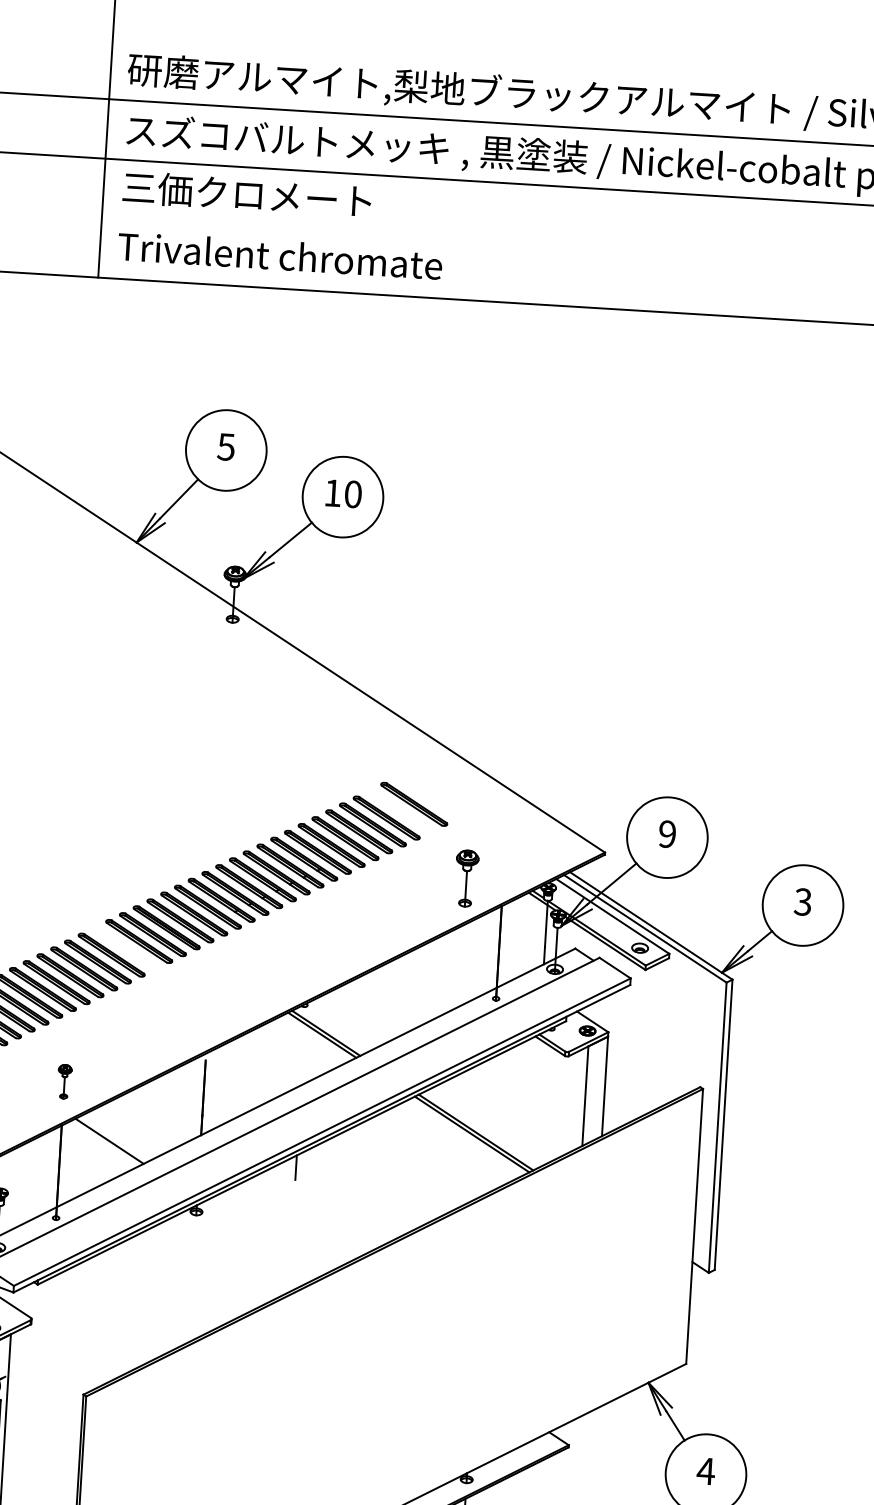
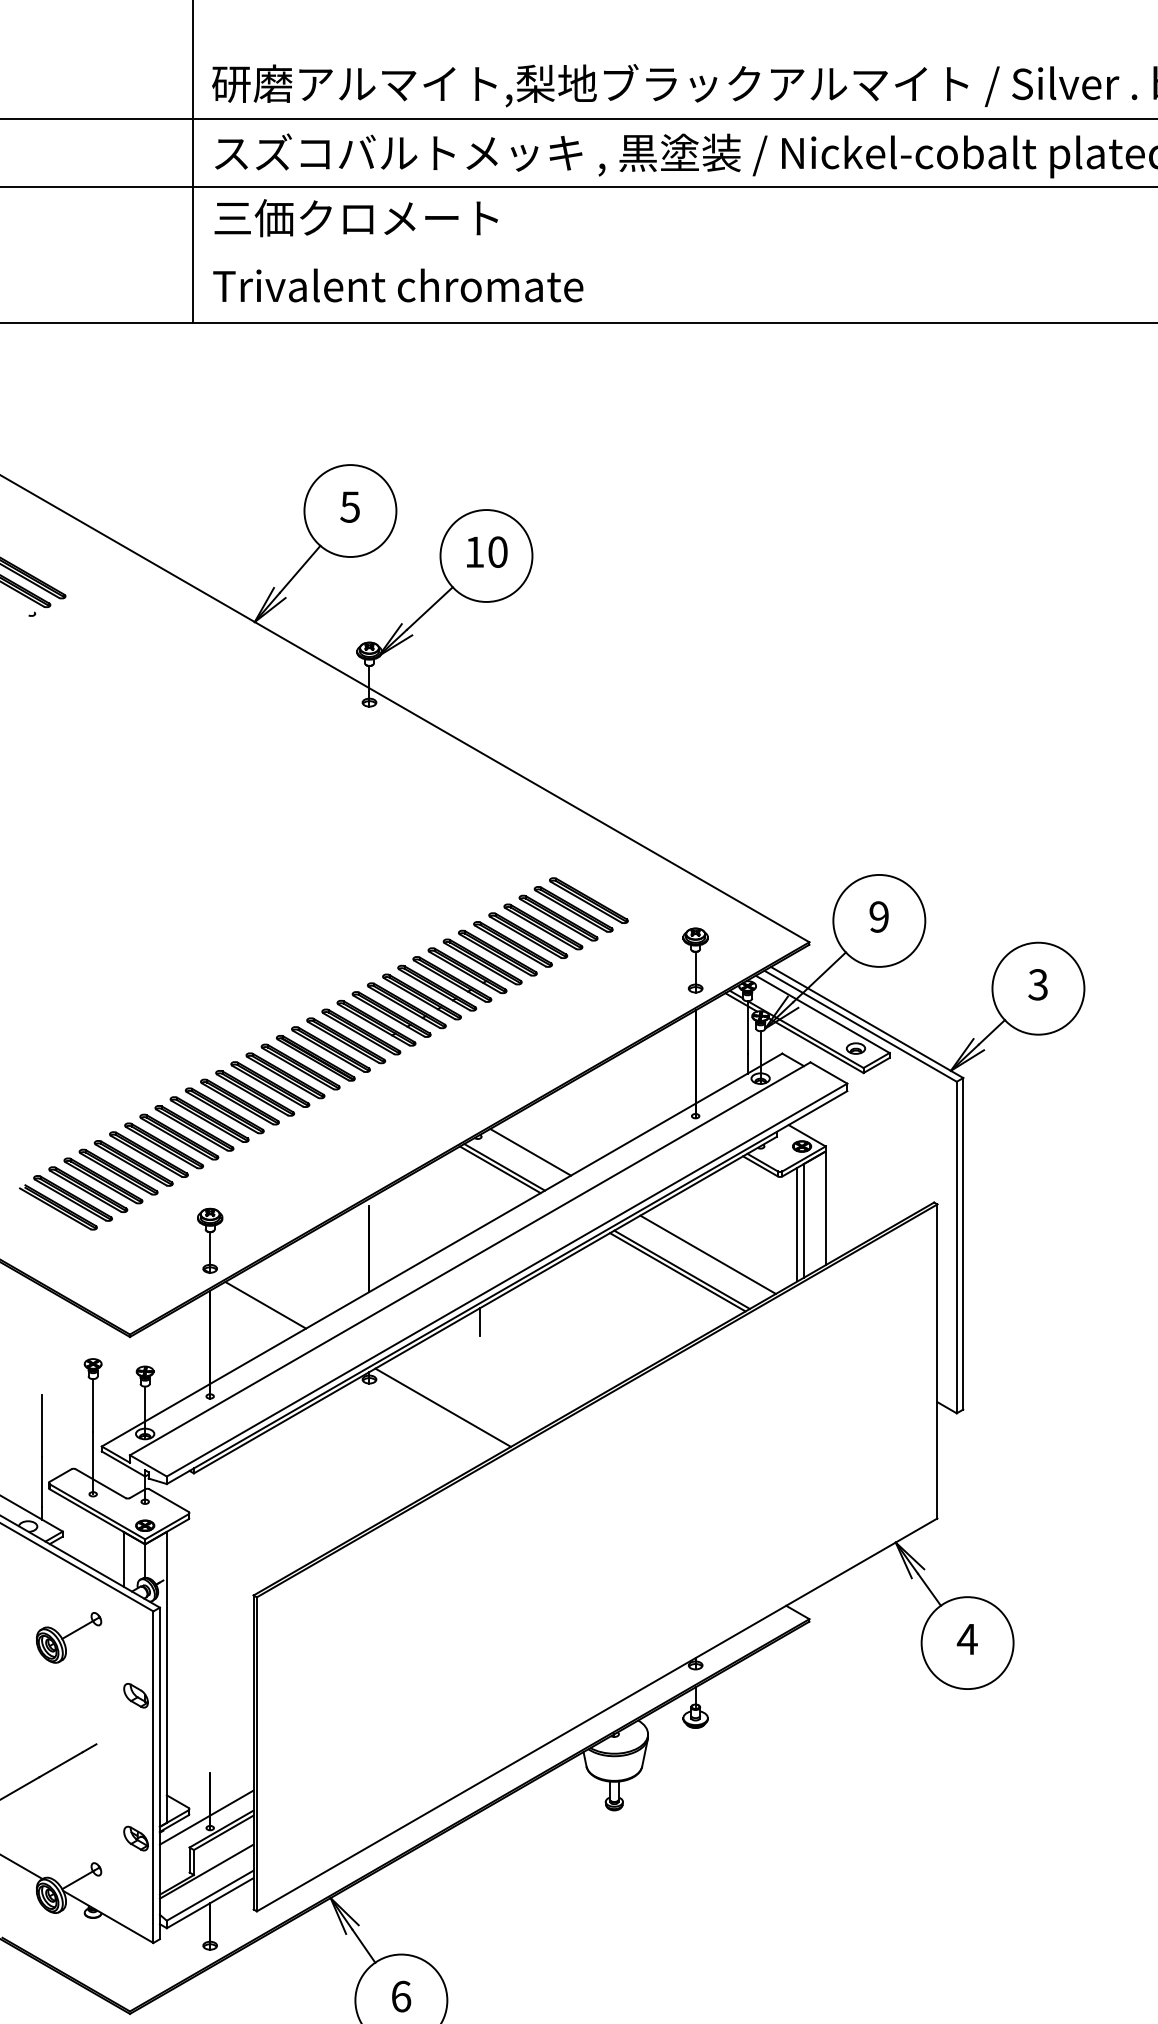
part: (400, 811) -> (573, 909), added
part: (466, 878) -> (695, 960), moved
part: (125, 948) -> (270, 1084), added
line: (349, 1021) -> (530, 1152), added
part: (64, 1081) -> (210, 1240), size x1.67
line: (579, 1099) -> (797, 1224), added
line: (499, 1120) -> (707, 1254), added
line: (259, 1240) -> (443, 1407), added

